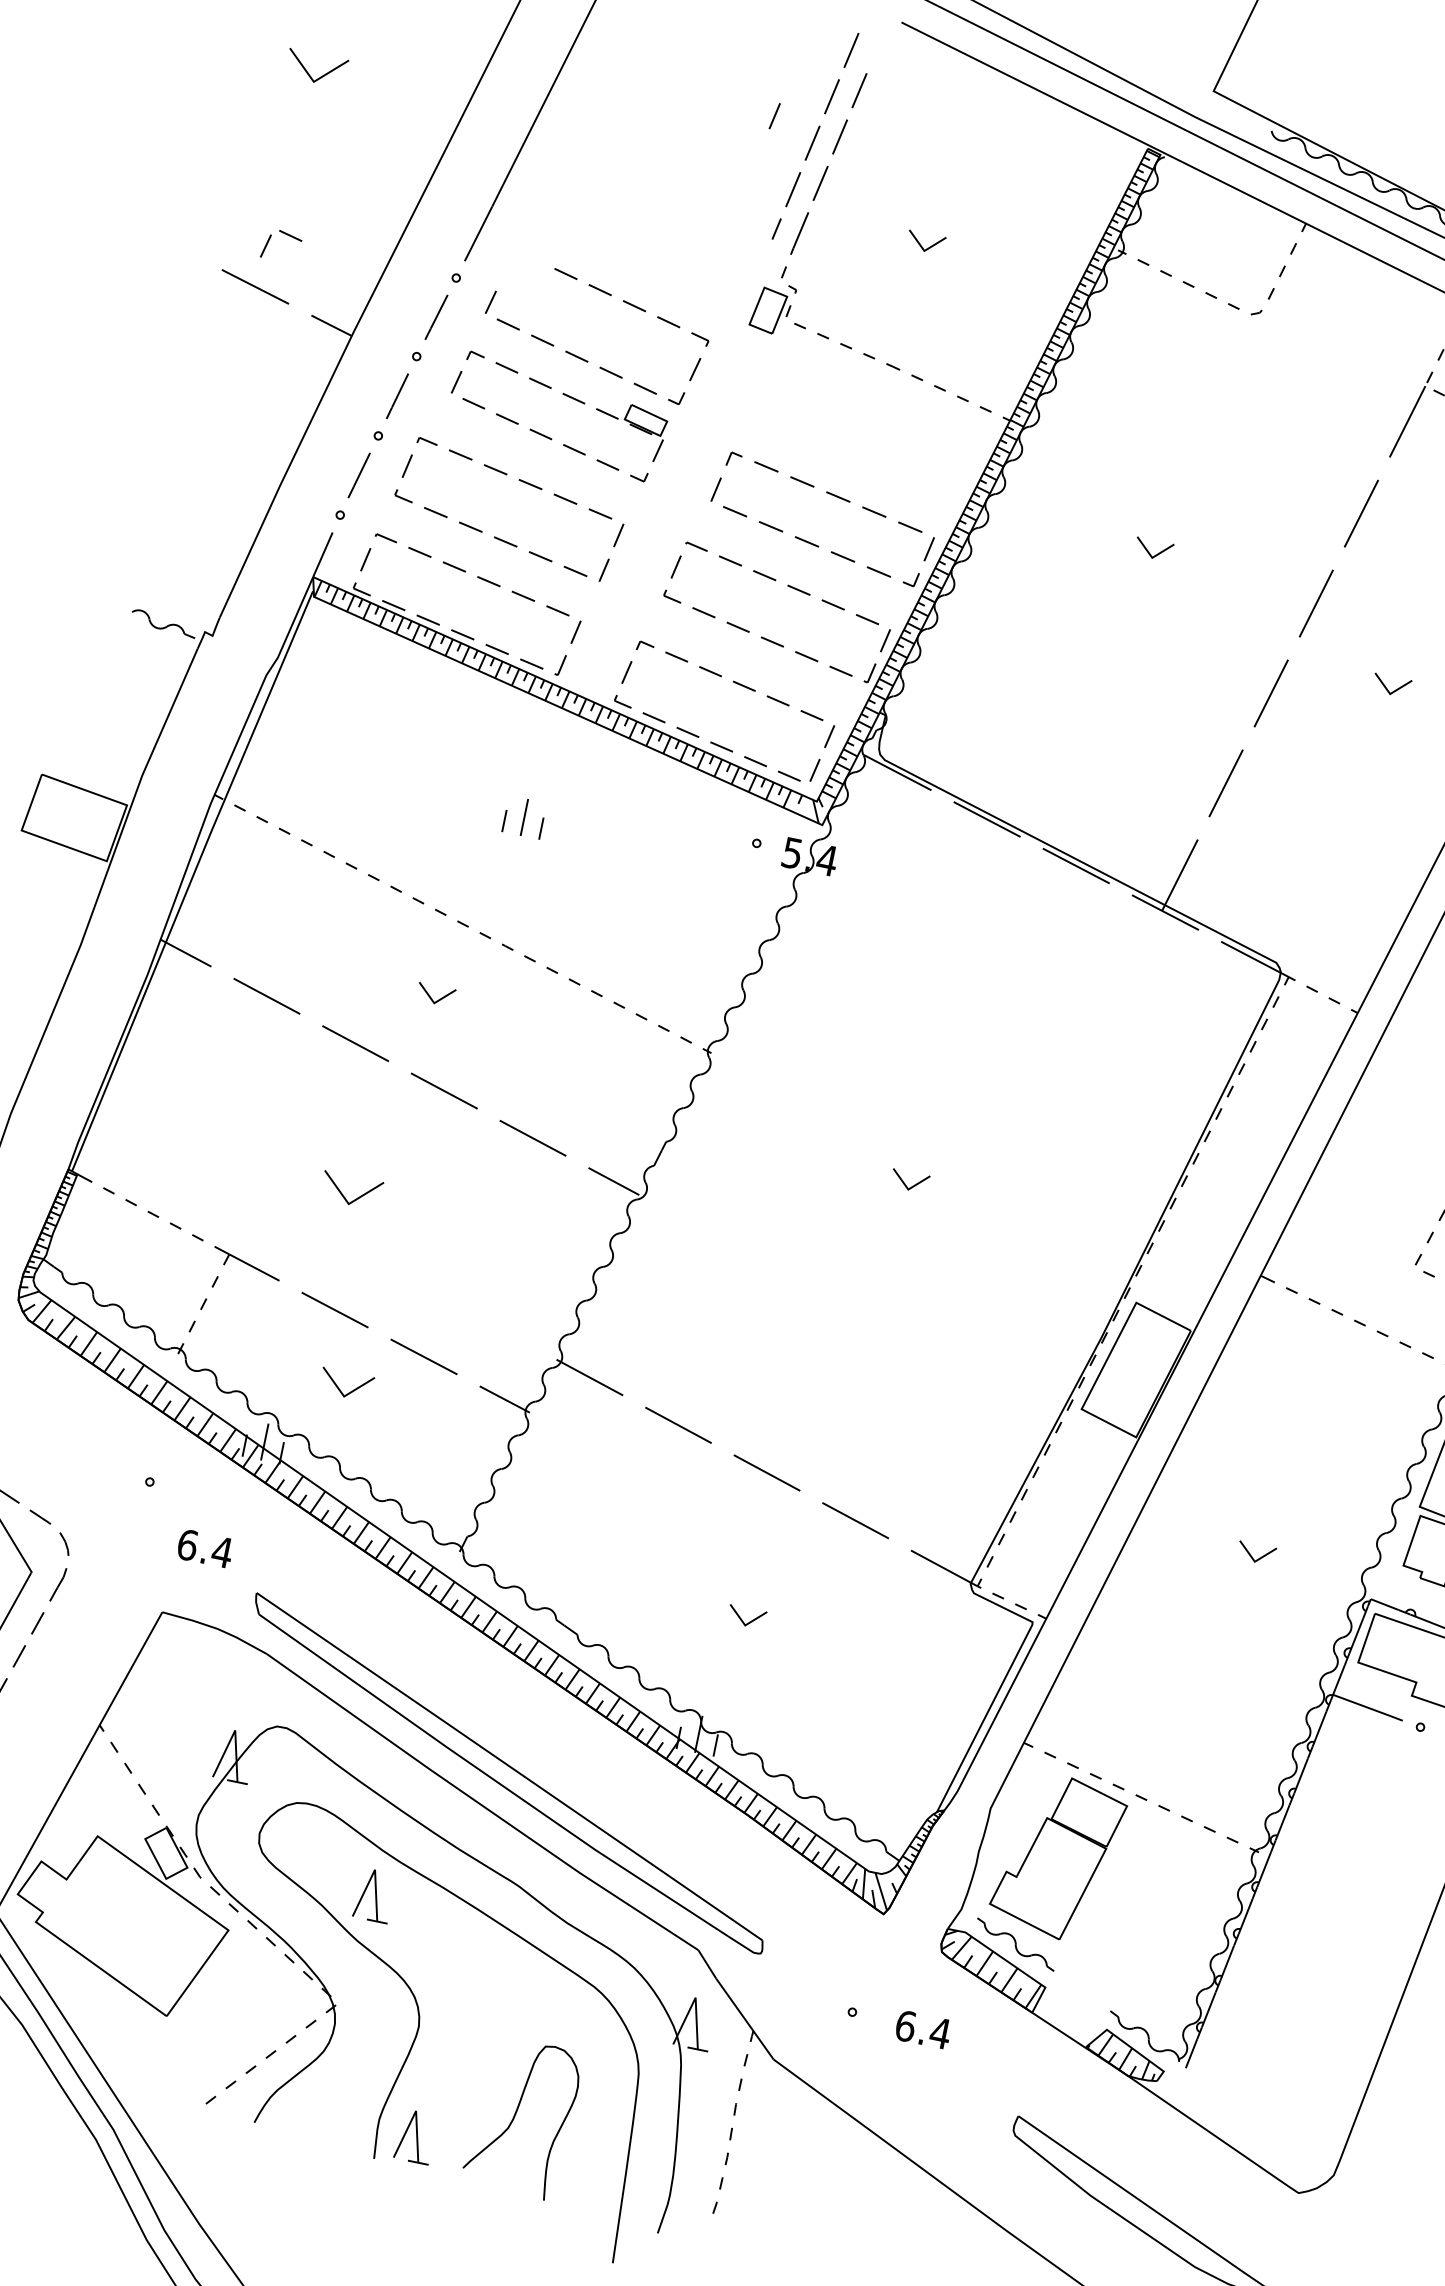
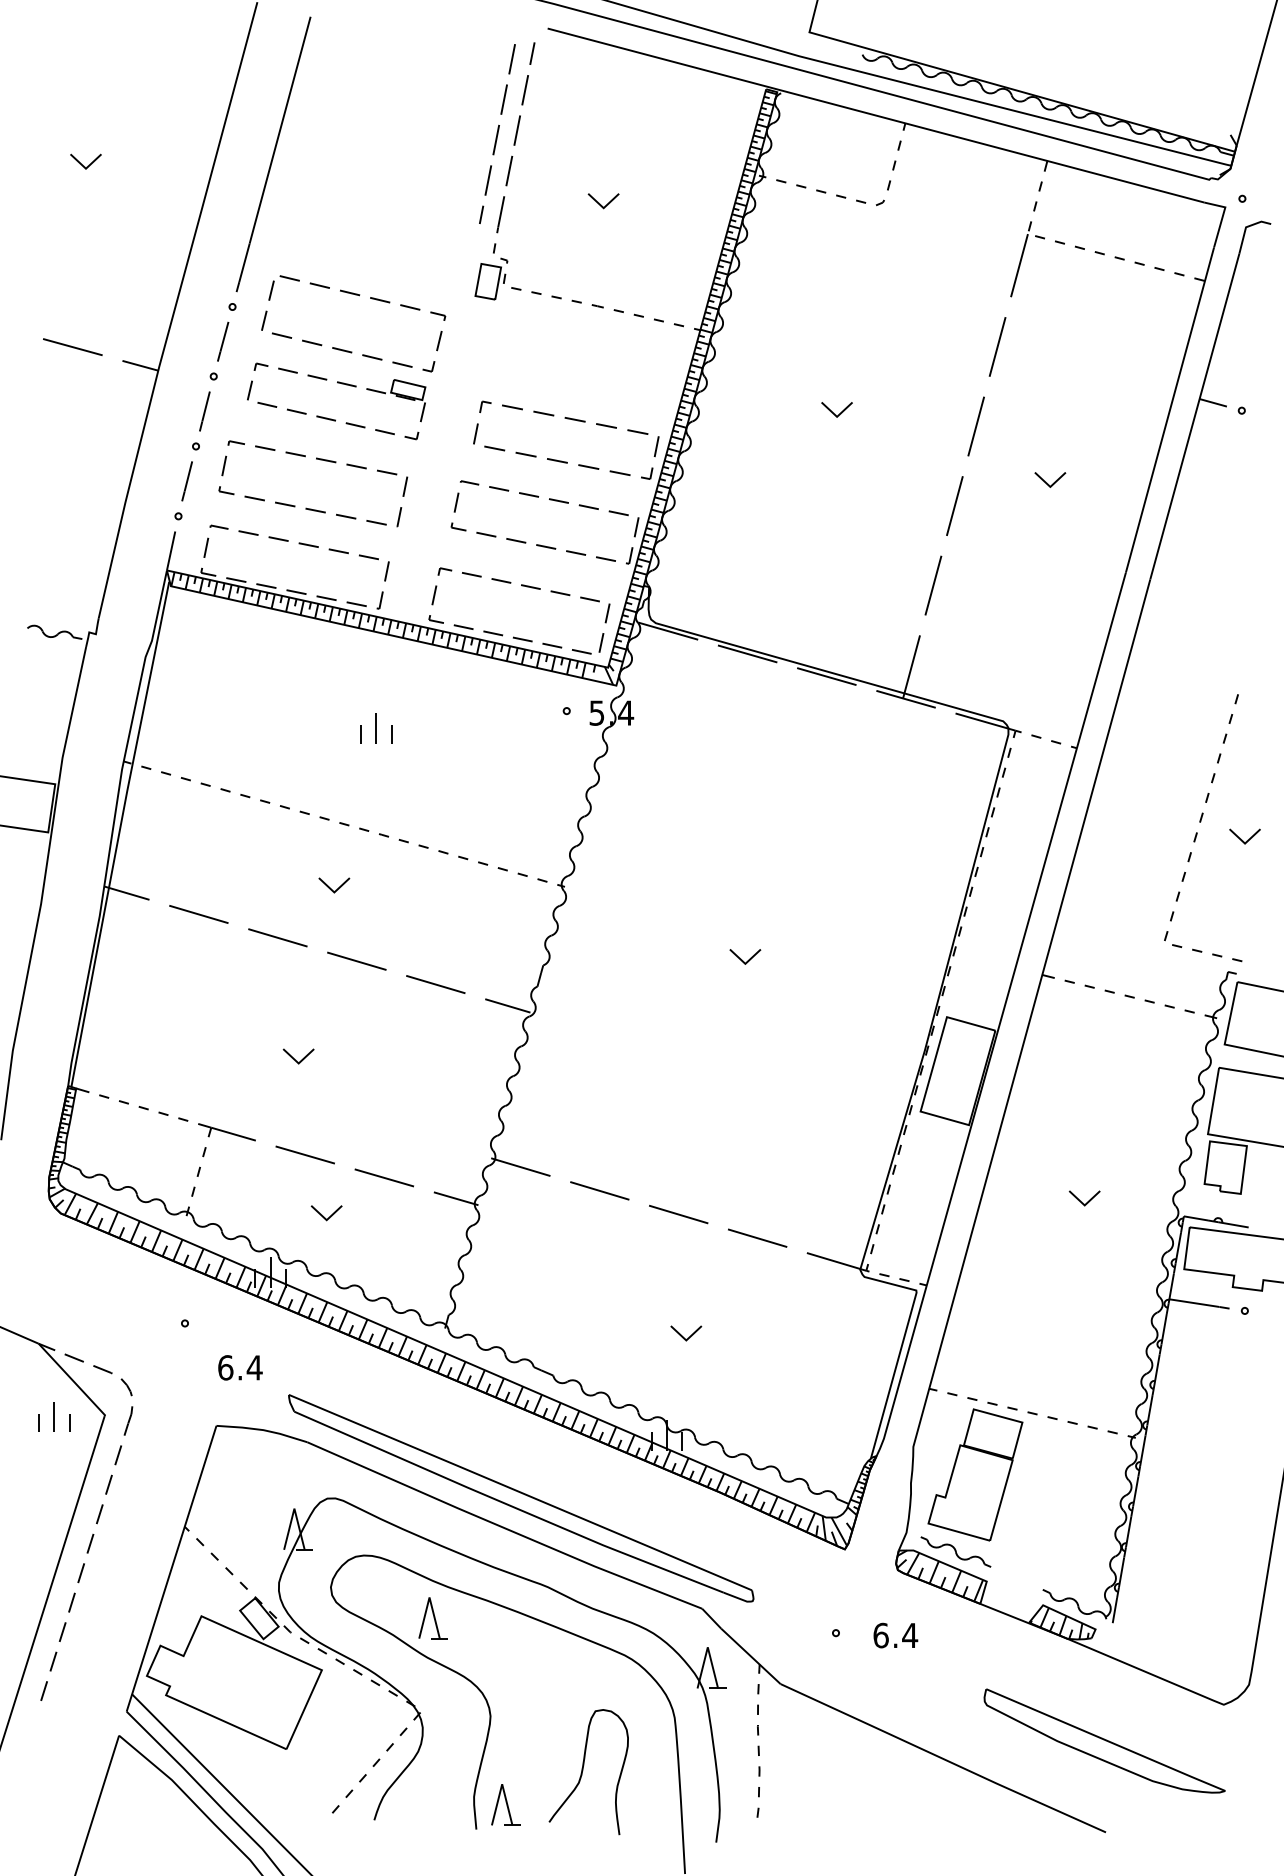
part: (316, 67) -> (85, 161), size x0.62
line: (774, 116) -> (532, 53), moved
part: (284, 234) -> (284, 278), moved
part: (351, 1190) -> (298, 1056), size x0.62
part: (346, 1385) -> (326, 1213), size x0.71

